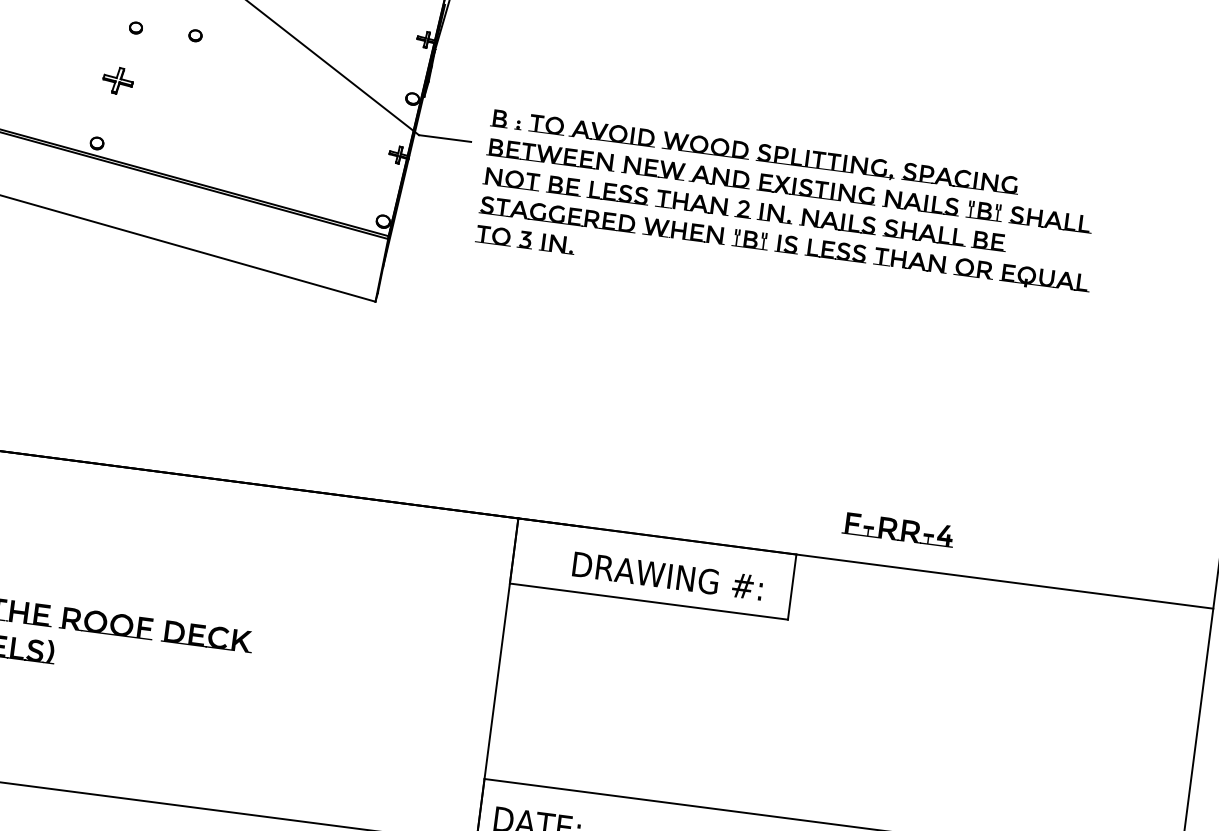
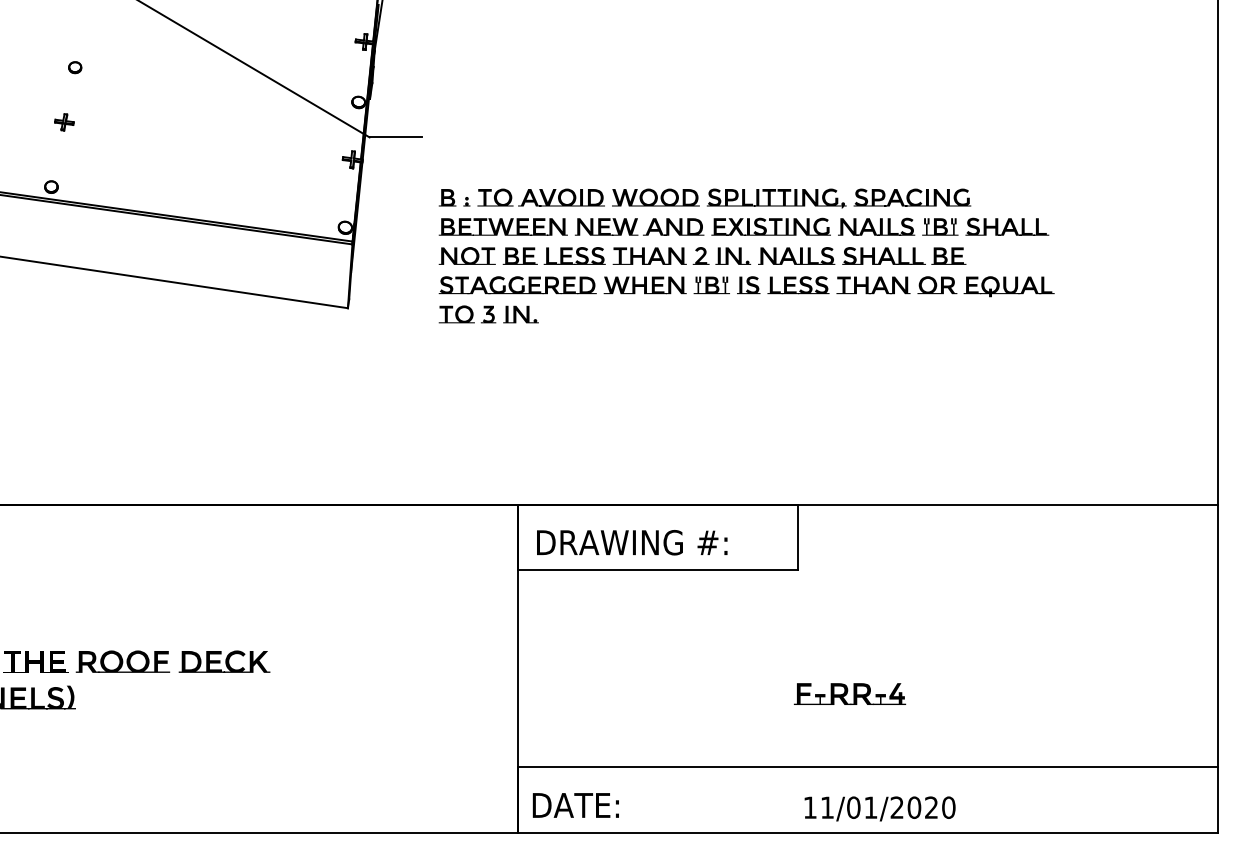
part: (195, 35) -> (135, 67), removed
part: (118, 81) -> (64, 122), size x0.62
text: (788, 214) -> (746, 255), moved
text: (898, 529) -> (849, 693), moved
text: (668, 575) -> (632, 542), moved

